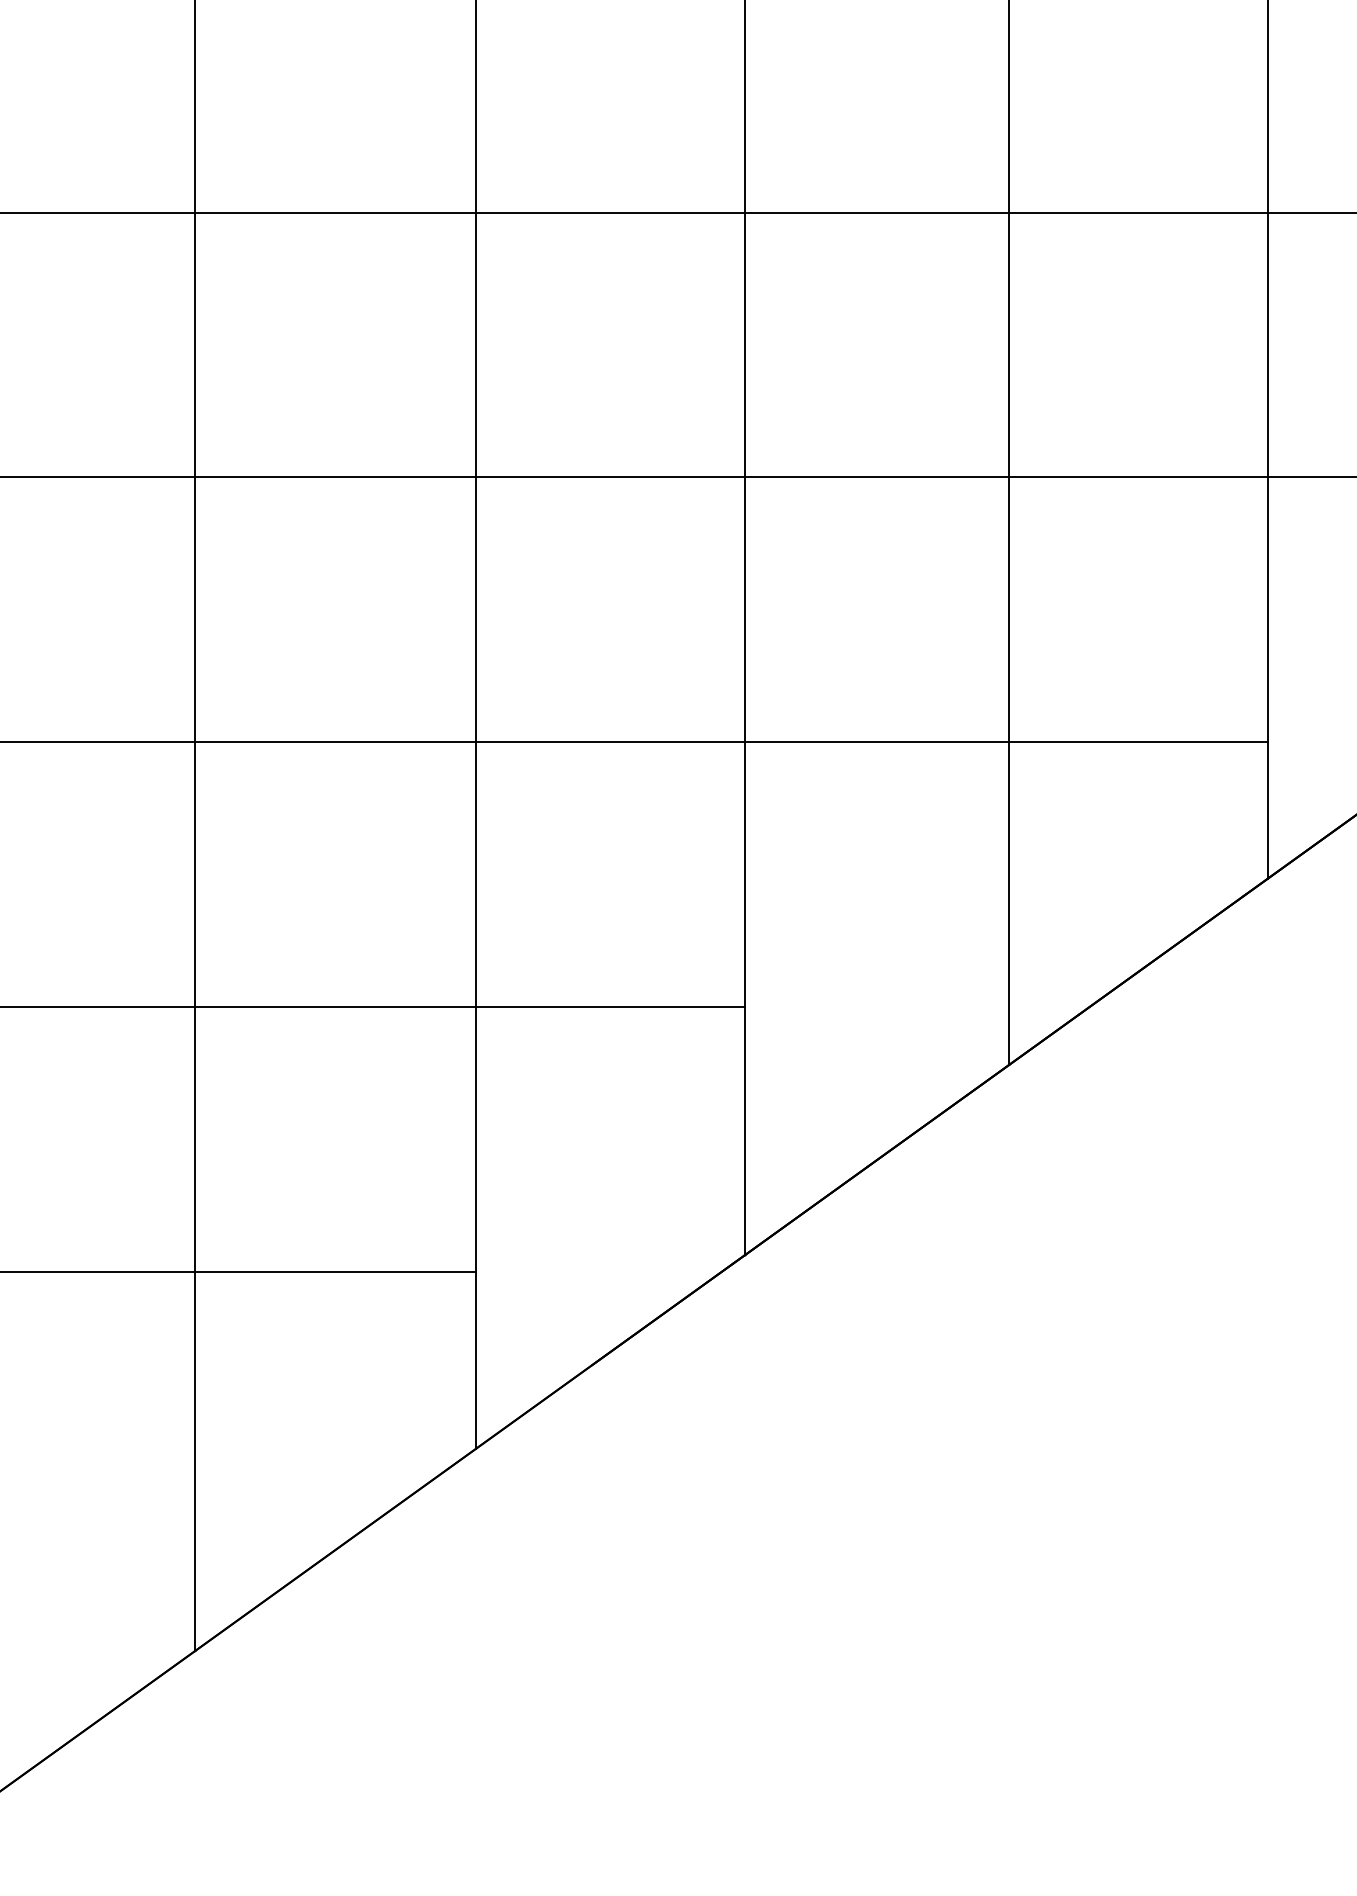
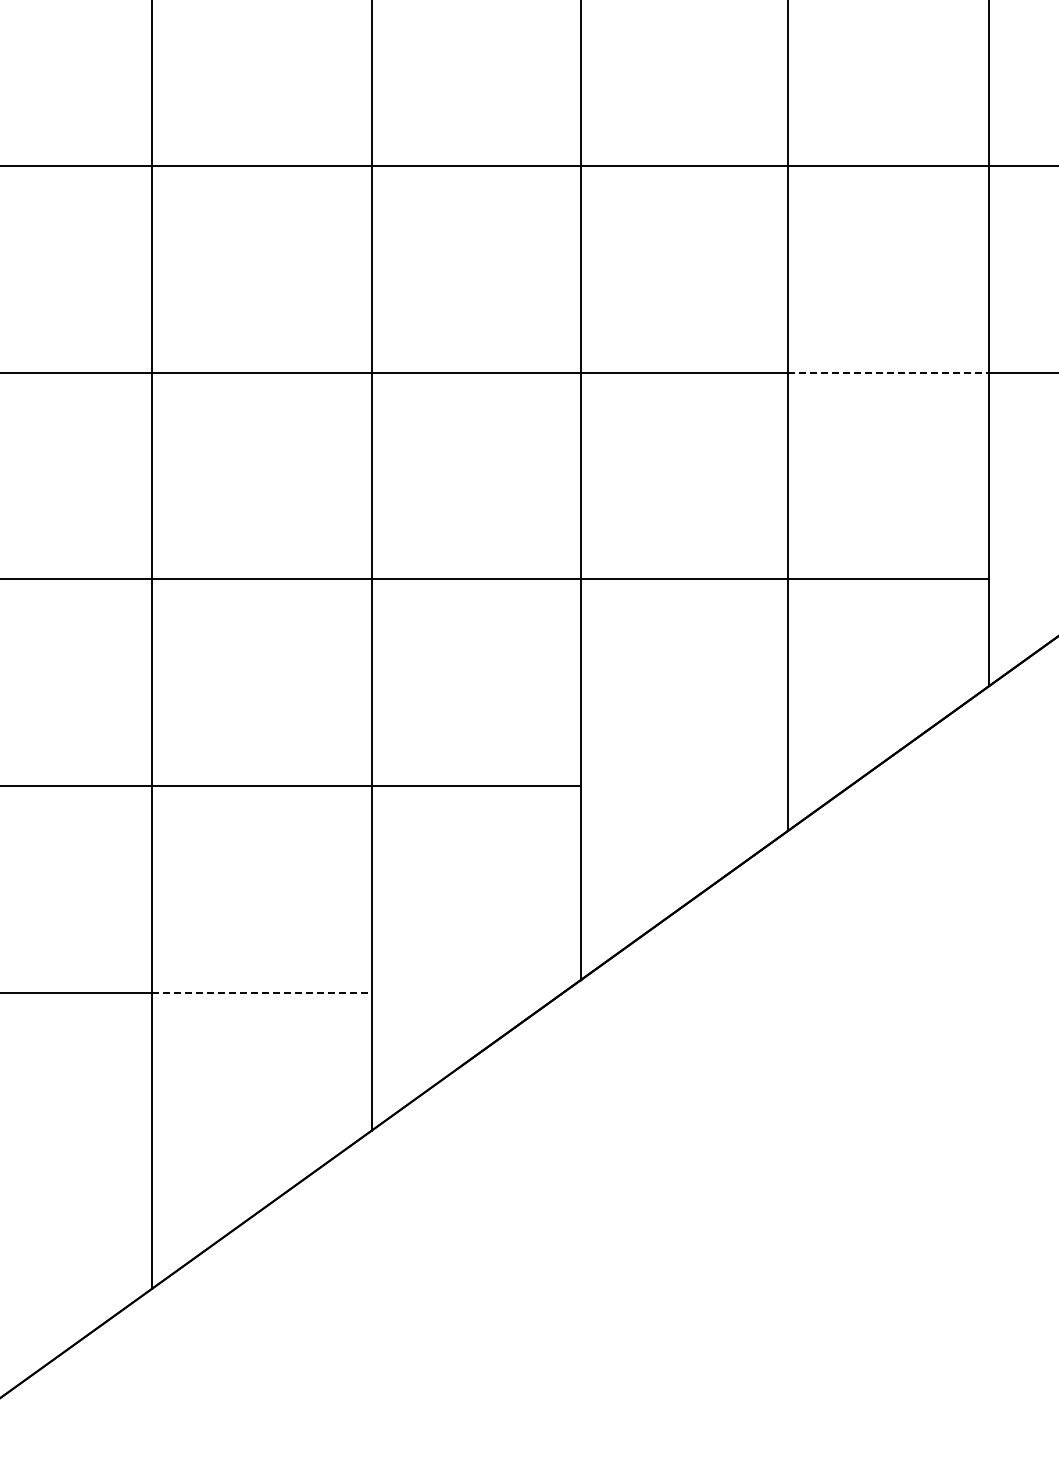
line: (1138, 477) -> (888, 372), solid -> dashed
line: (336, 1271) -> (262, 992), solid -> dashed

